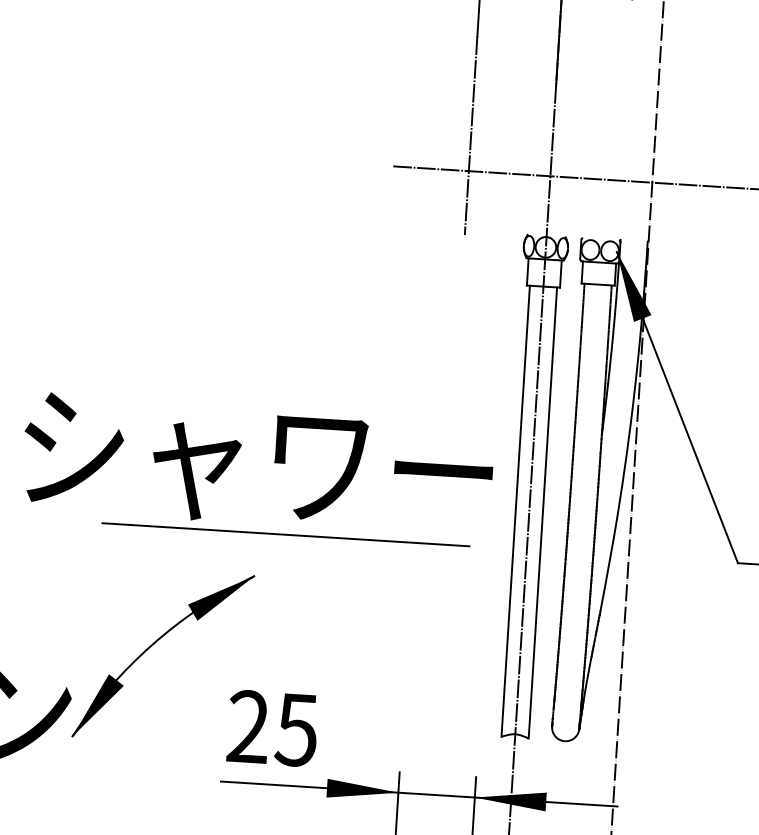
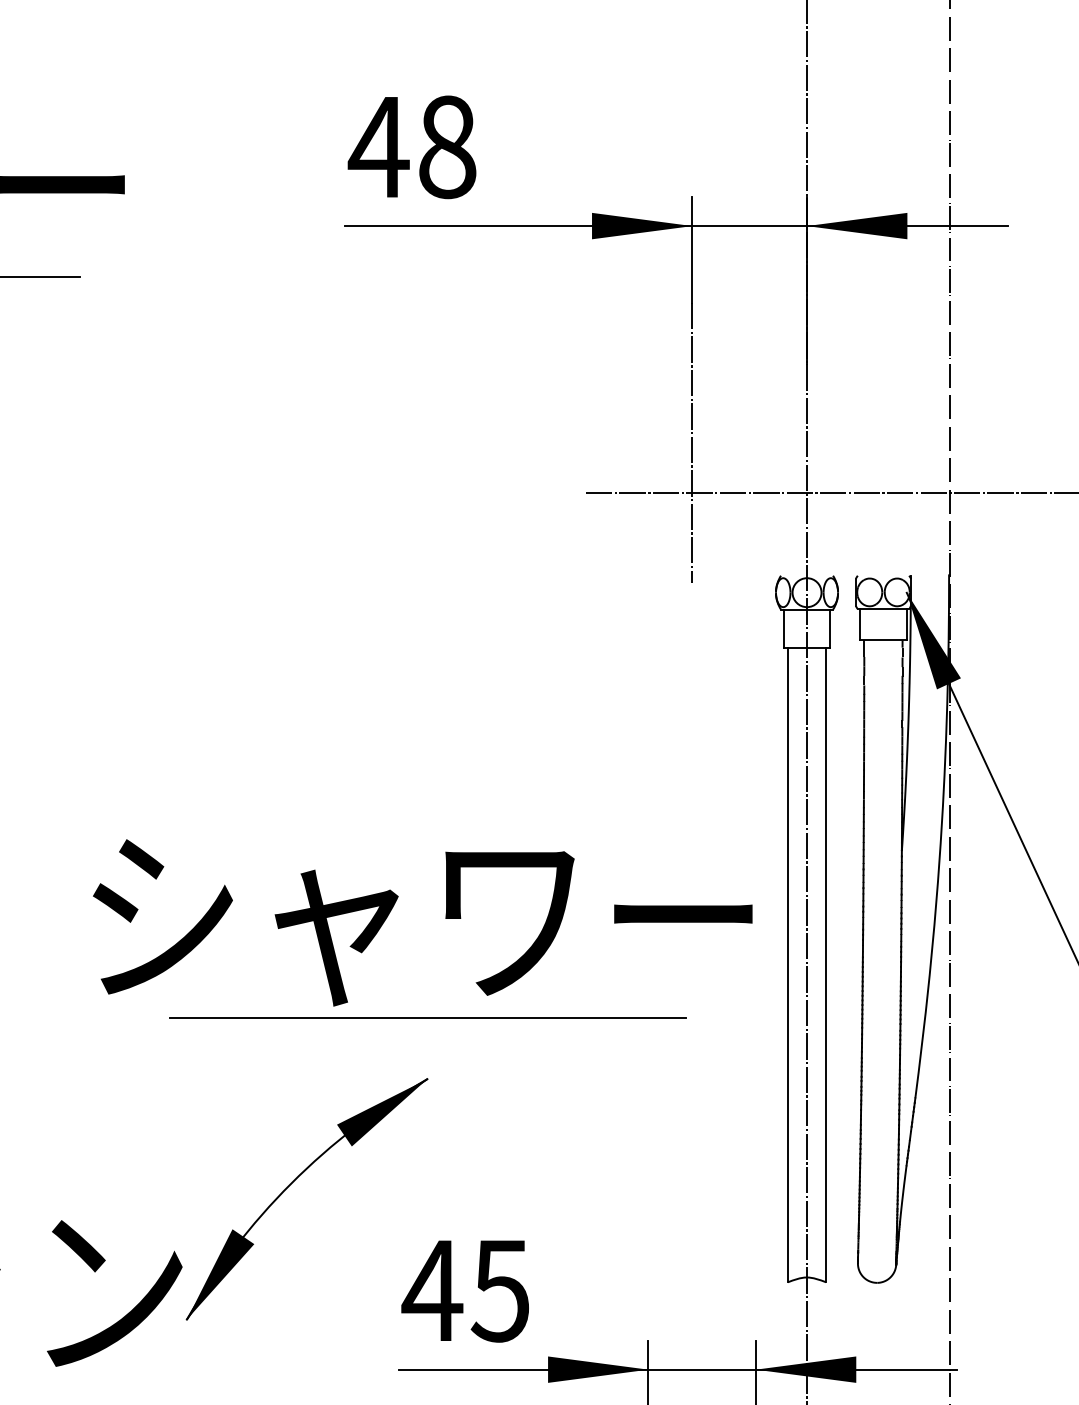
line: (285, 534) -> (427, 1017), moved
text: (248, 726) -> (432, 1289), 25 -> 45

